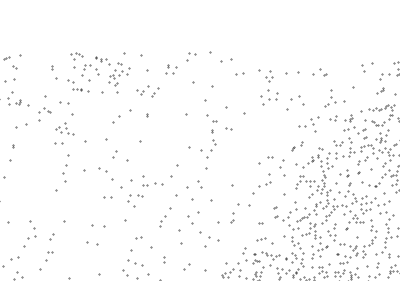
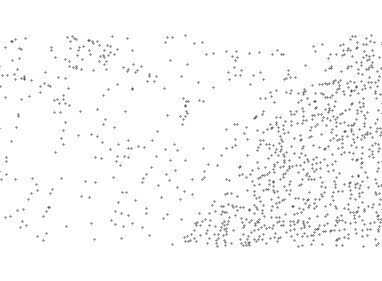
part: (170, 68) -> (151, 77), moved
part: (334, 98) -> (289, 74), size x0.7
part: (208, 142) -> (183, 111), size x0.6
part: (46, 260) -> (46, 211), size x0.6

